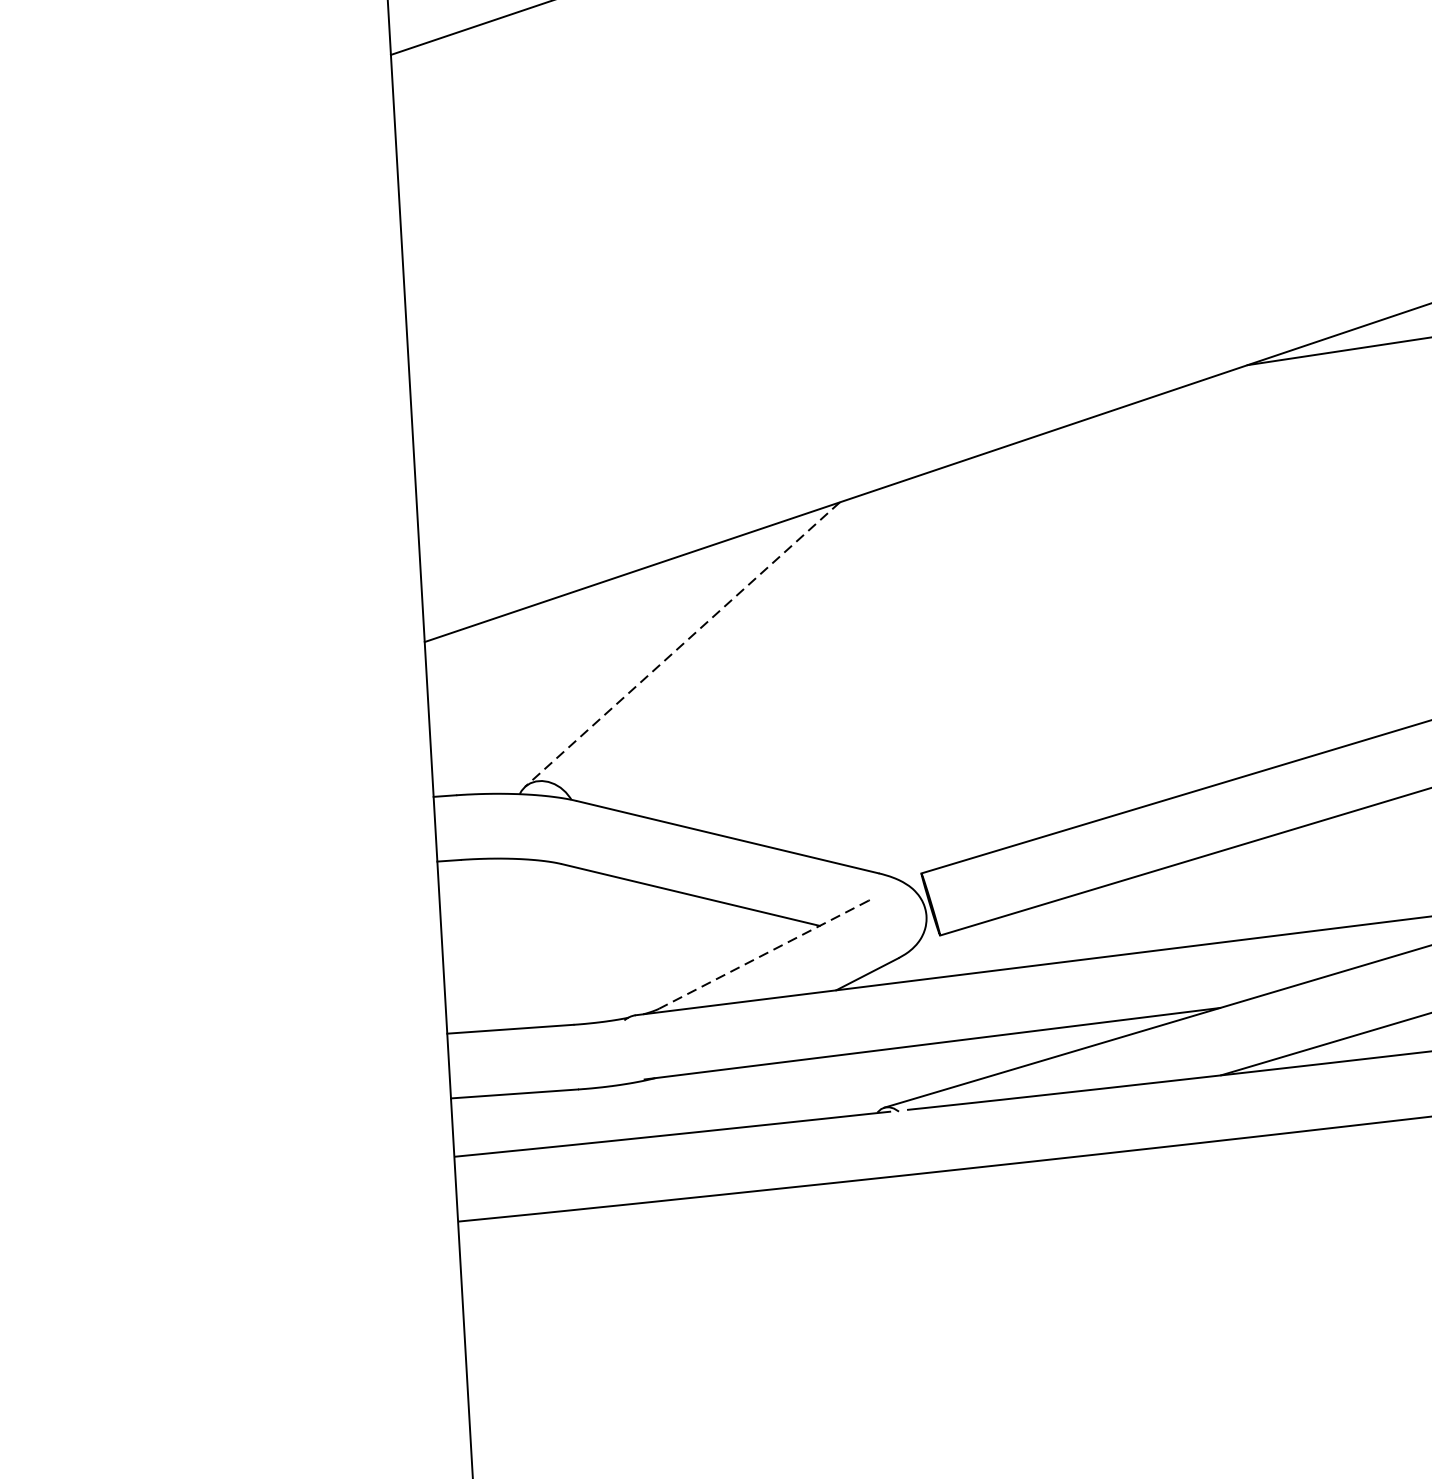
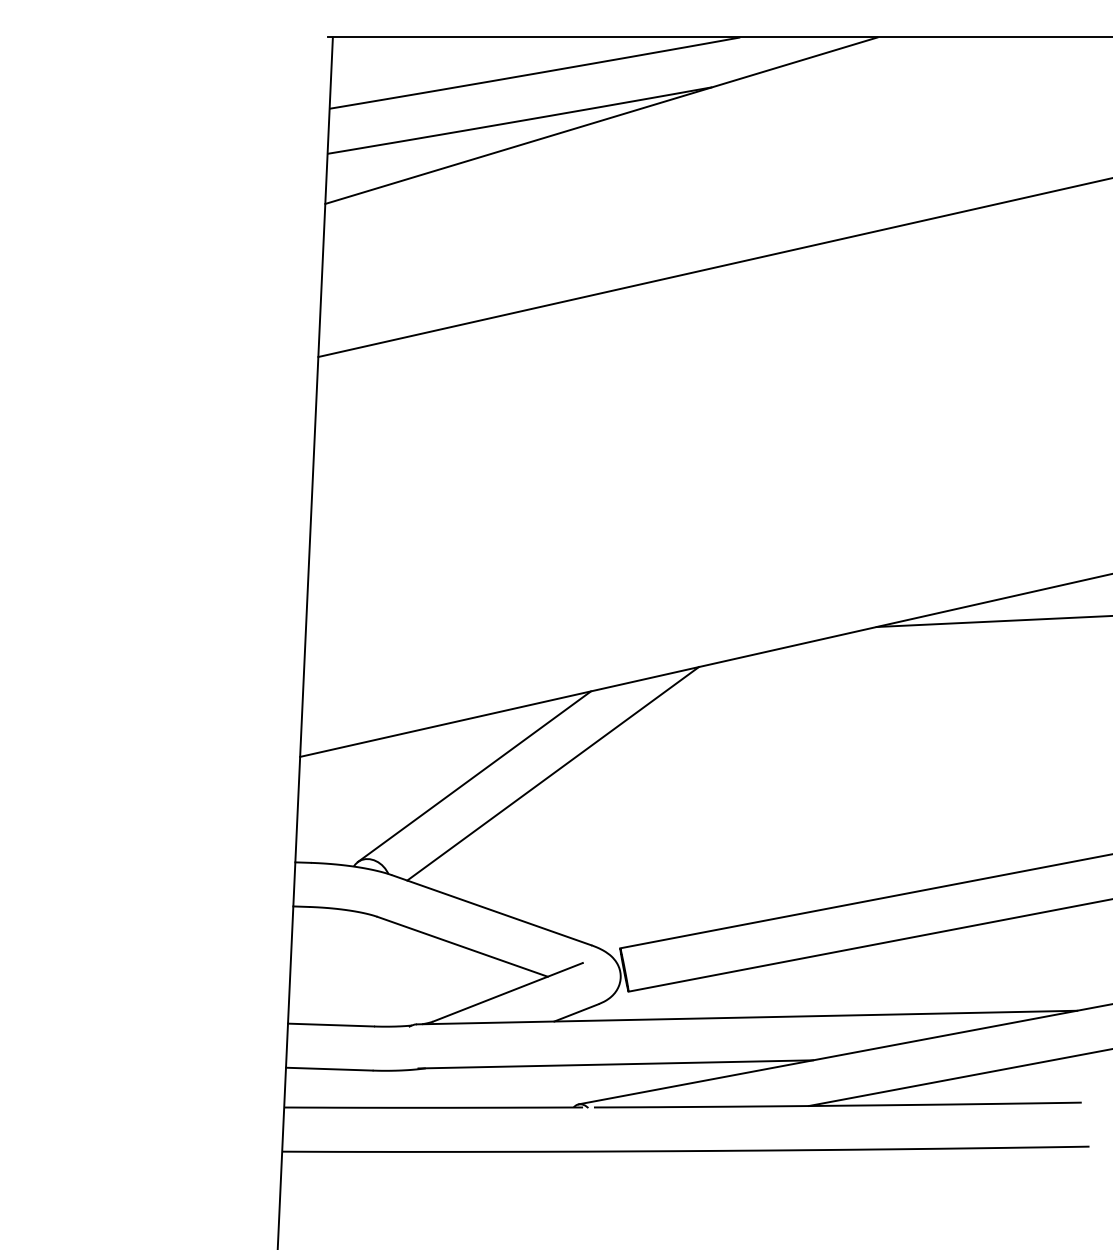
line: (795, 628) -> (552, 773), added
line: (682, 644) -> (474, 776), dashed -> solid
line: (763, 955) -> (507, 992), dashed -> solid

